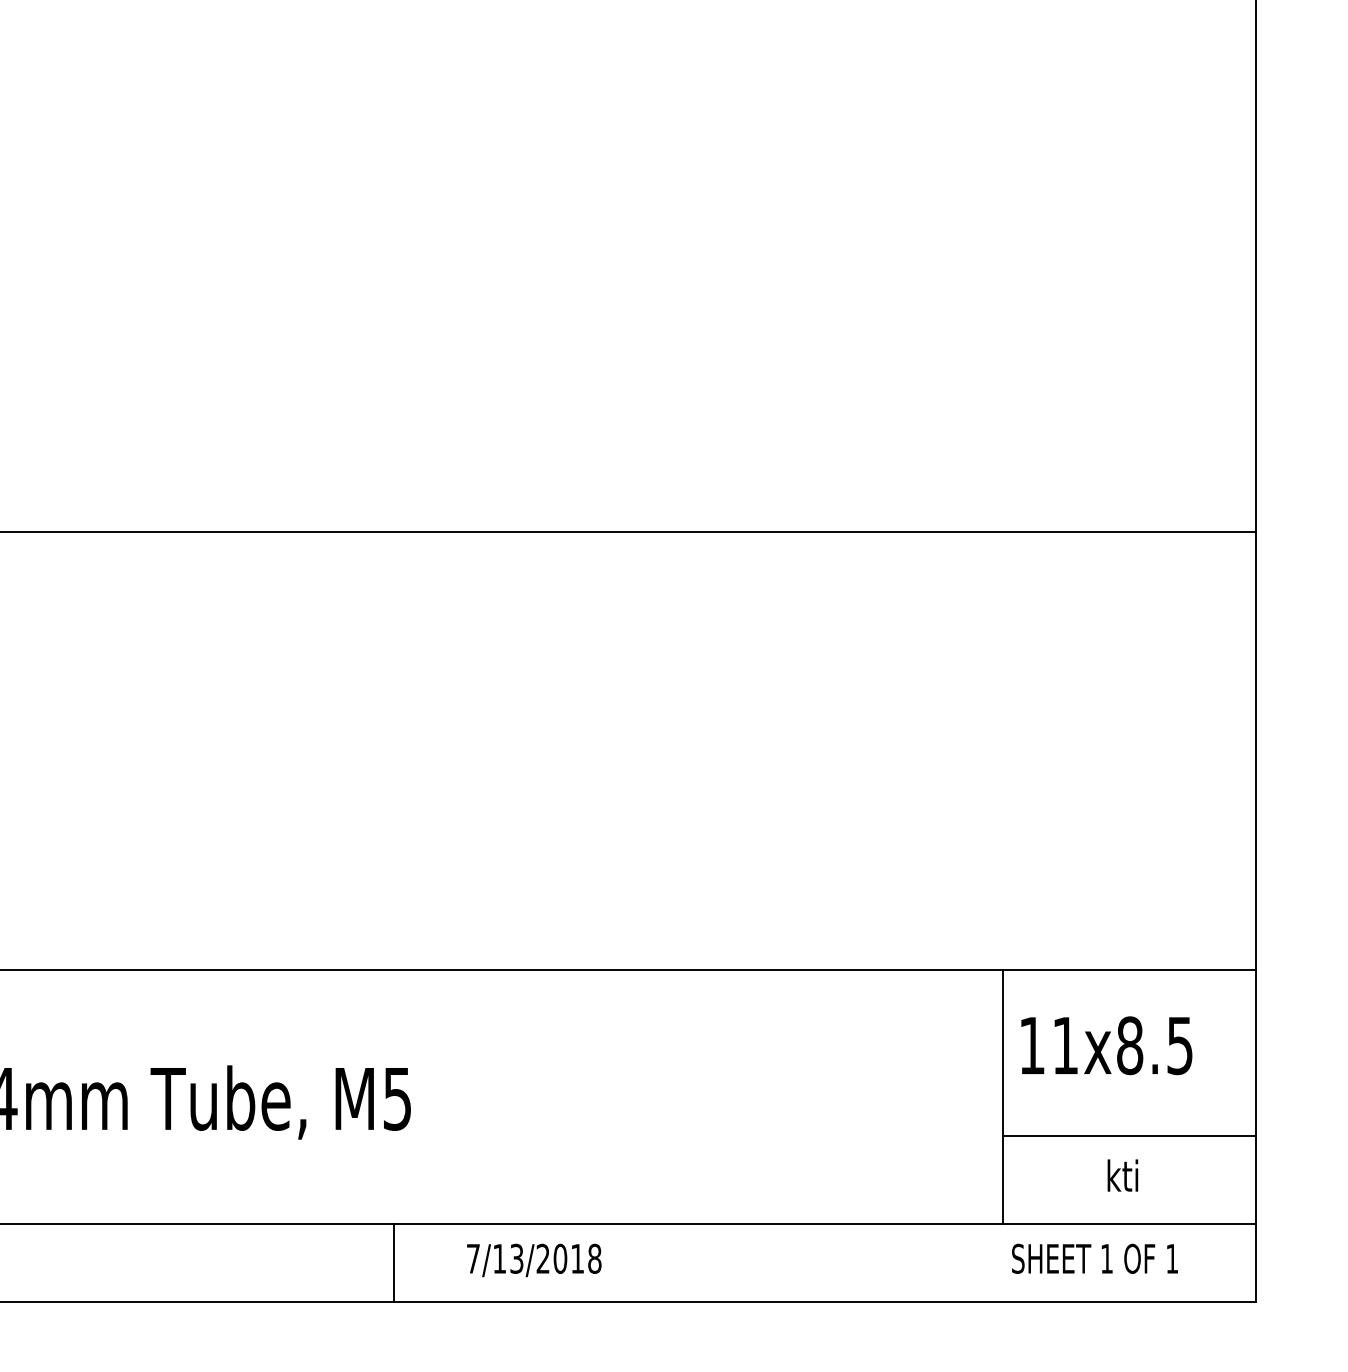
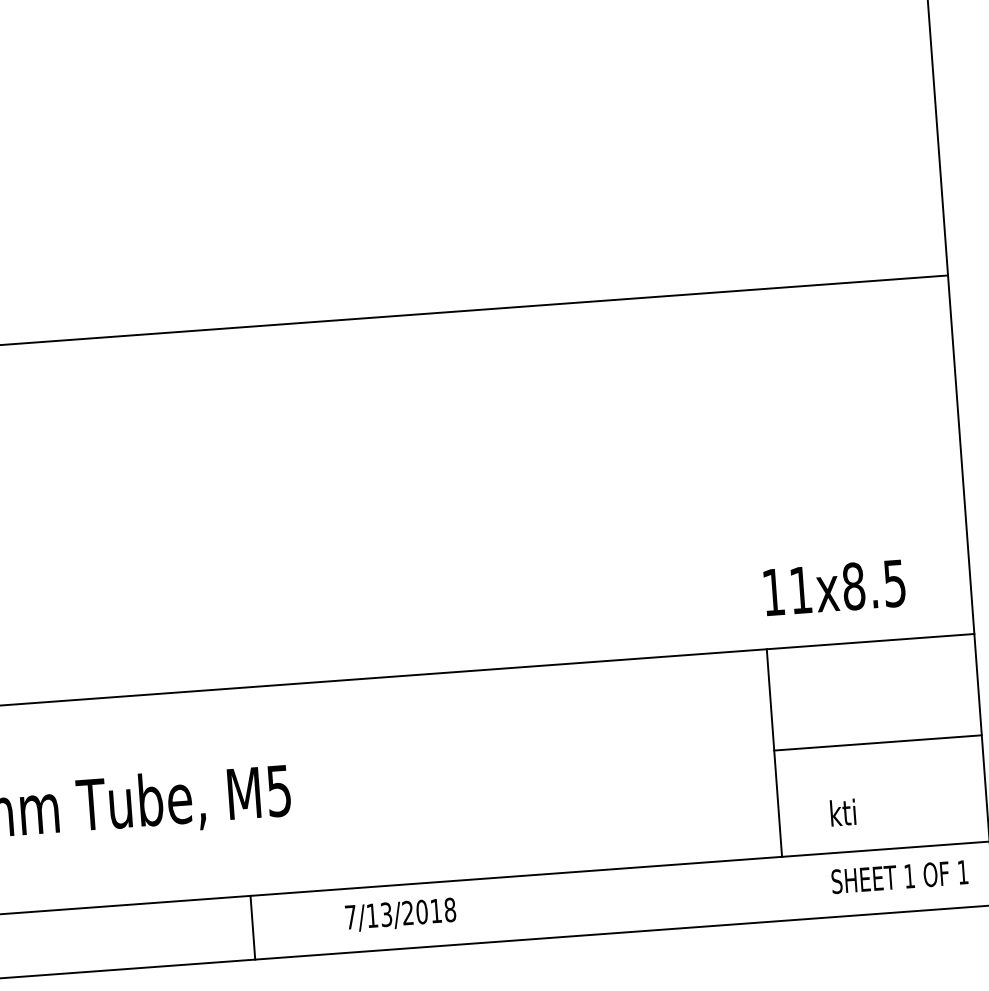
text: (1106, 1045) -> (834, 587), moved
line: (1129, 1136) -> (878, 743), moved
text: (1122, 1175) -> (842, 812), moved
text: (1094, 1258) -> (899, 876), moved
line: (394, 1262) -> (252, 927), moved

